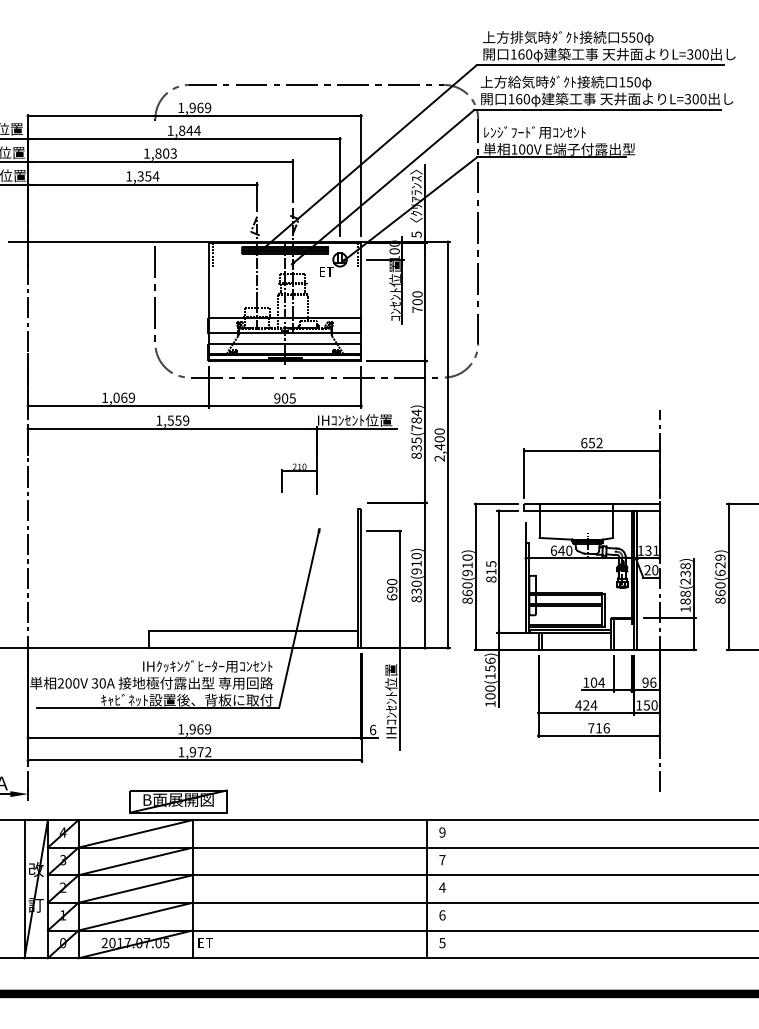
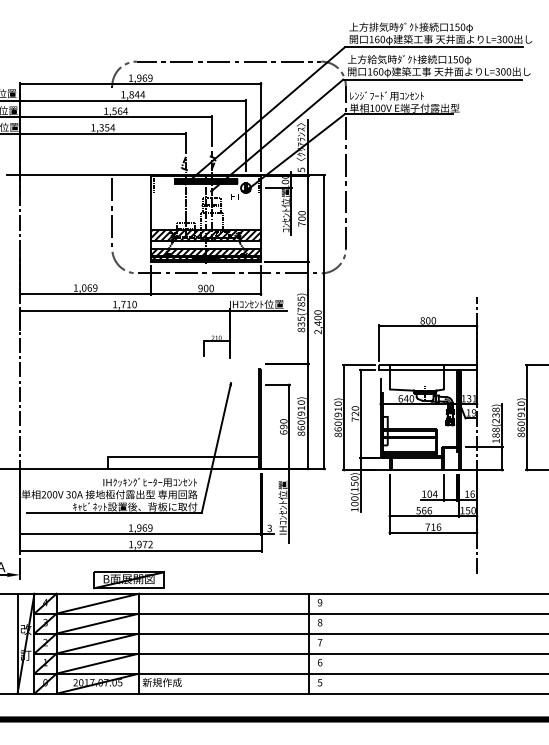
text: (624, 37) -> (451, 27), 550 -> 150
text: (166, 153) -> (120, 111), 1,803 -> 1,564
hatch: (284, 324) -> (205, 234), added
hatch: (284, 351) -> (205, 254), added
text: (292, 398) -> (211, 288), 905 -> 900
text: (416, 412) -> (301, 298), 835(784) -> 835(785)
text: (178, 420) -> (129, 304), 1,559 -> 1,710
text: (591, 443) -> (427, 321), 652 -> 800
text: (720, 565) -> (521, 409), 860(629) -> 860(910)
text: (651, 570) -> (471, 413), 20 -> 19
text: (491, 571) -> (355, 413), 815 -> 720
text: (416, 591) -> (301, 428), 830(910) -> 860(910)
text: (490, 660) -> (354, 478), 100(156) -> 100(150)
text: (645, 682) -> (467, 494), 96 -> 16
text: (586, 705) -> (424, 510), 424 -> 566
text: (372, 729) -> (269, 528), 6 -> 3
text: (442, 860) -> (320, 622), 7 -> 8
text: (442, 887) -> (320, 642), 4 -> 7
text: (224, 942) -> (162, 682), ET -> 新規作成

